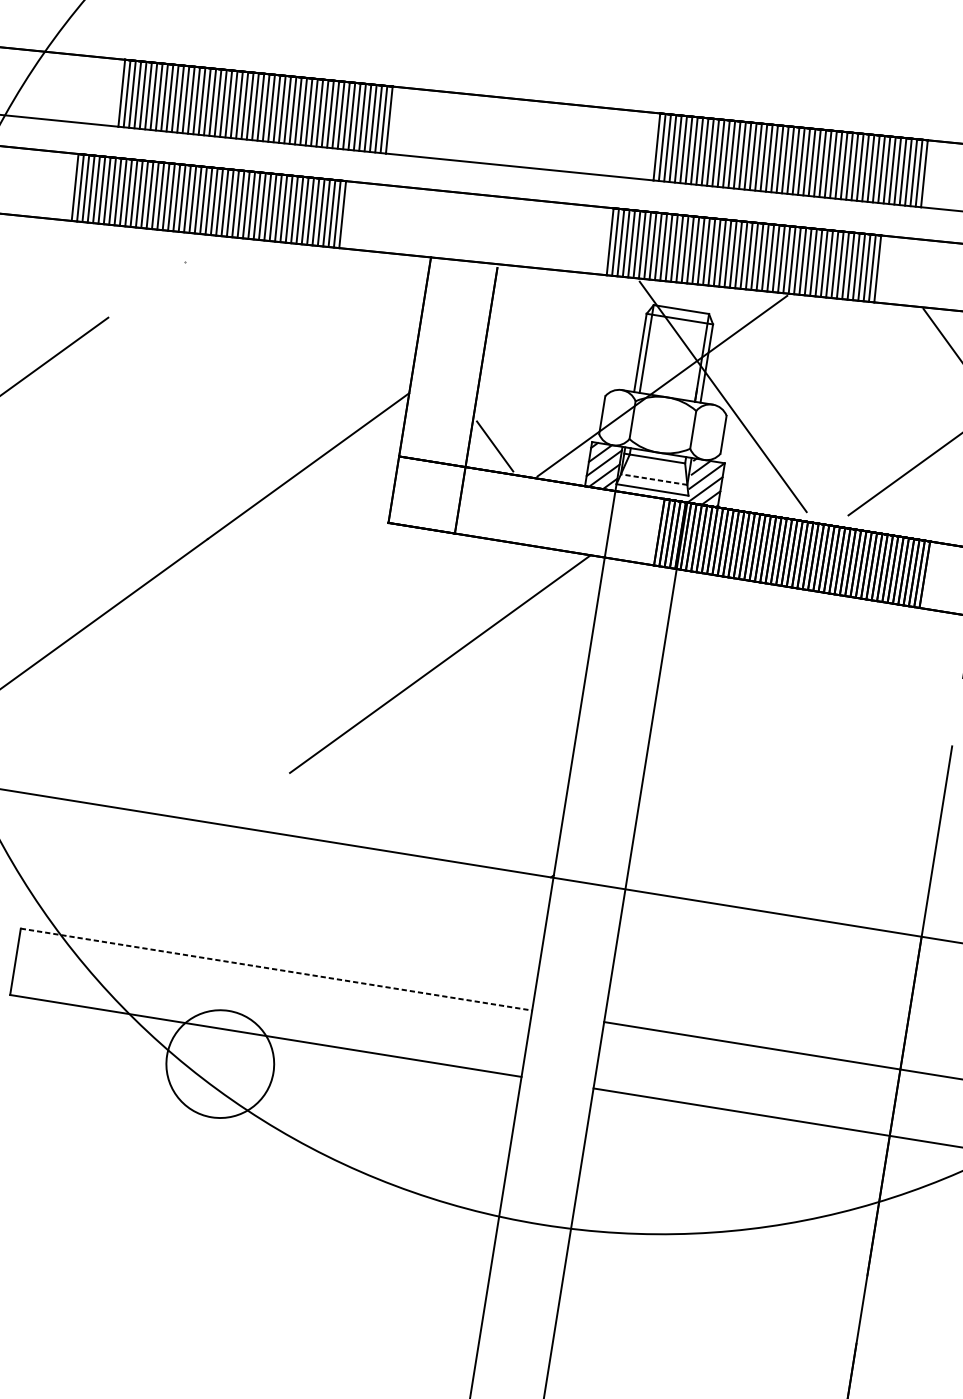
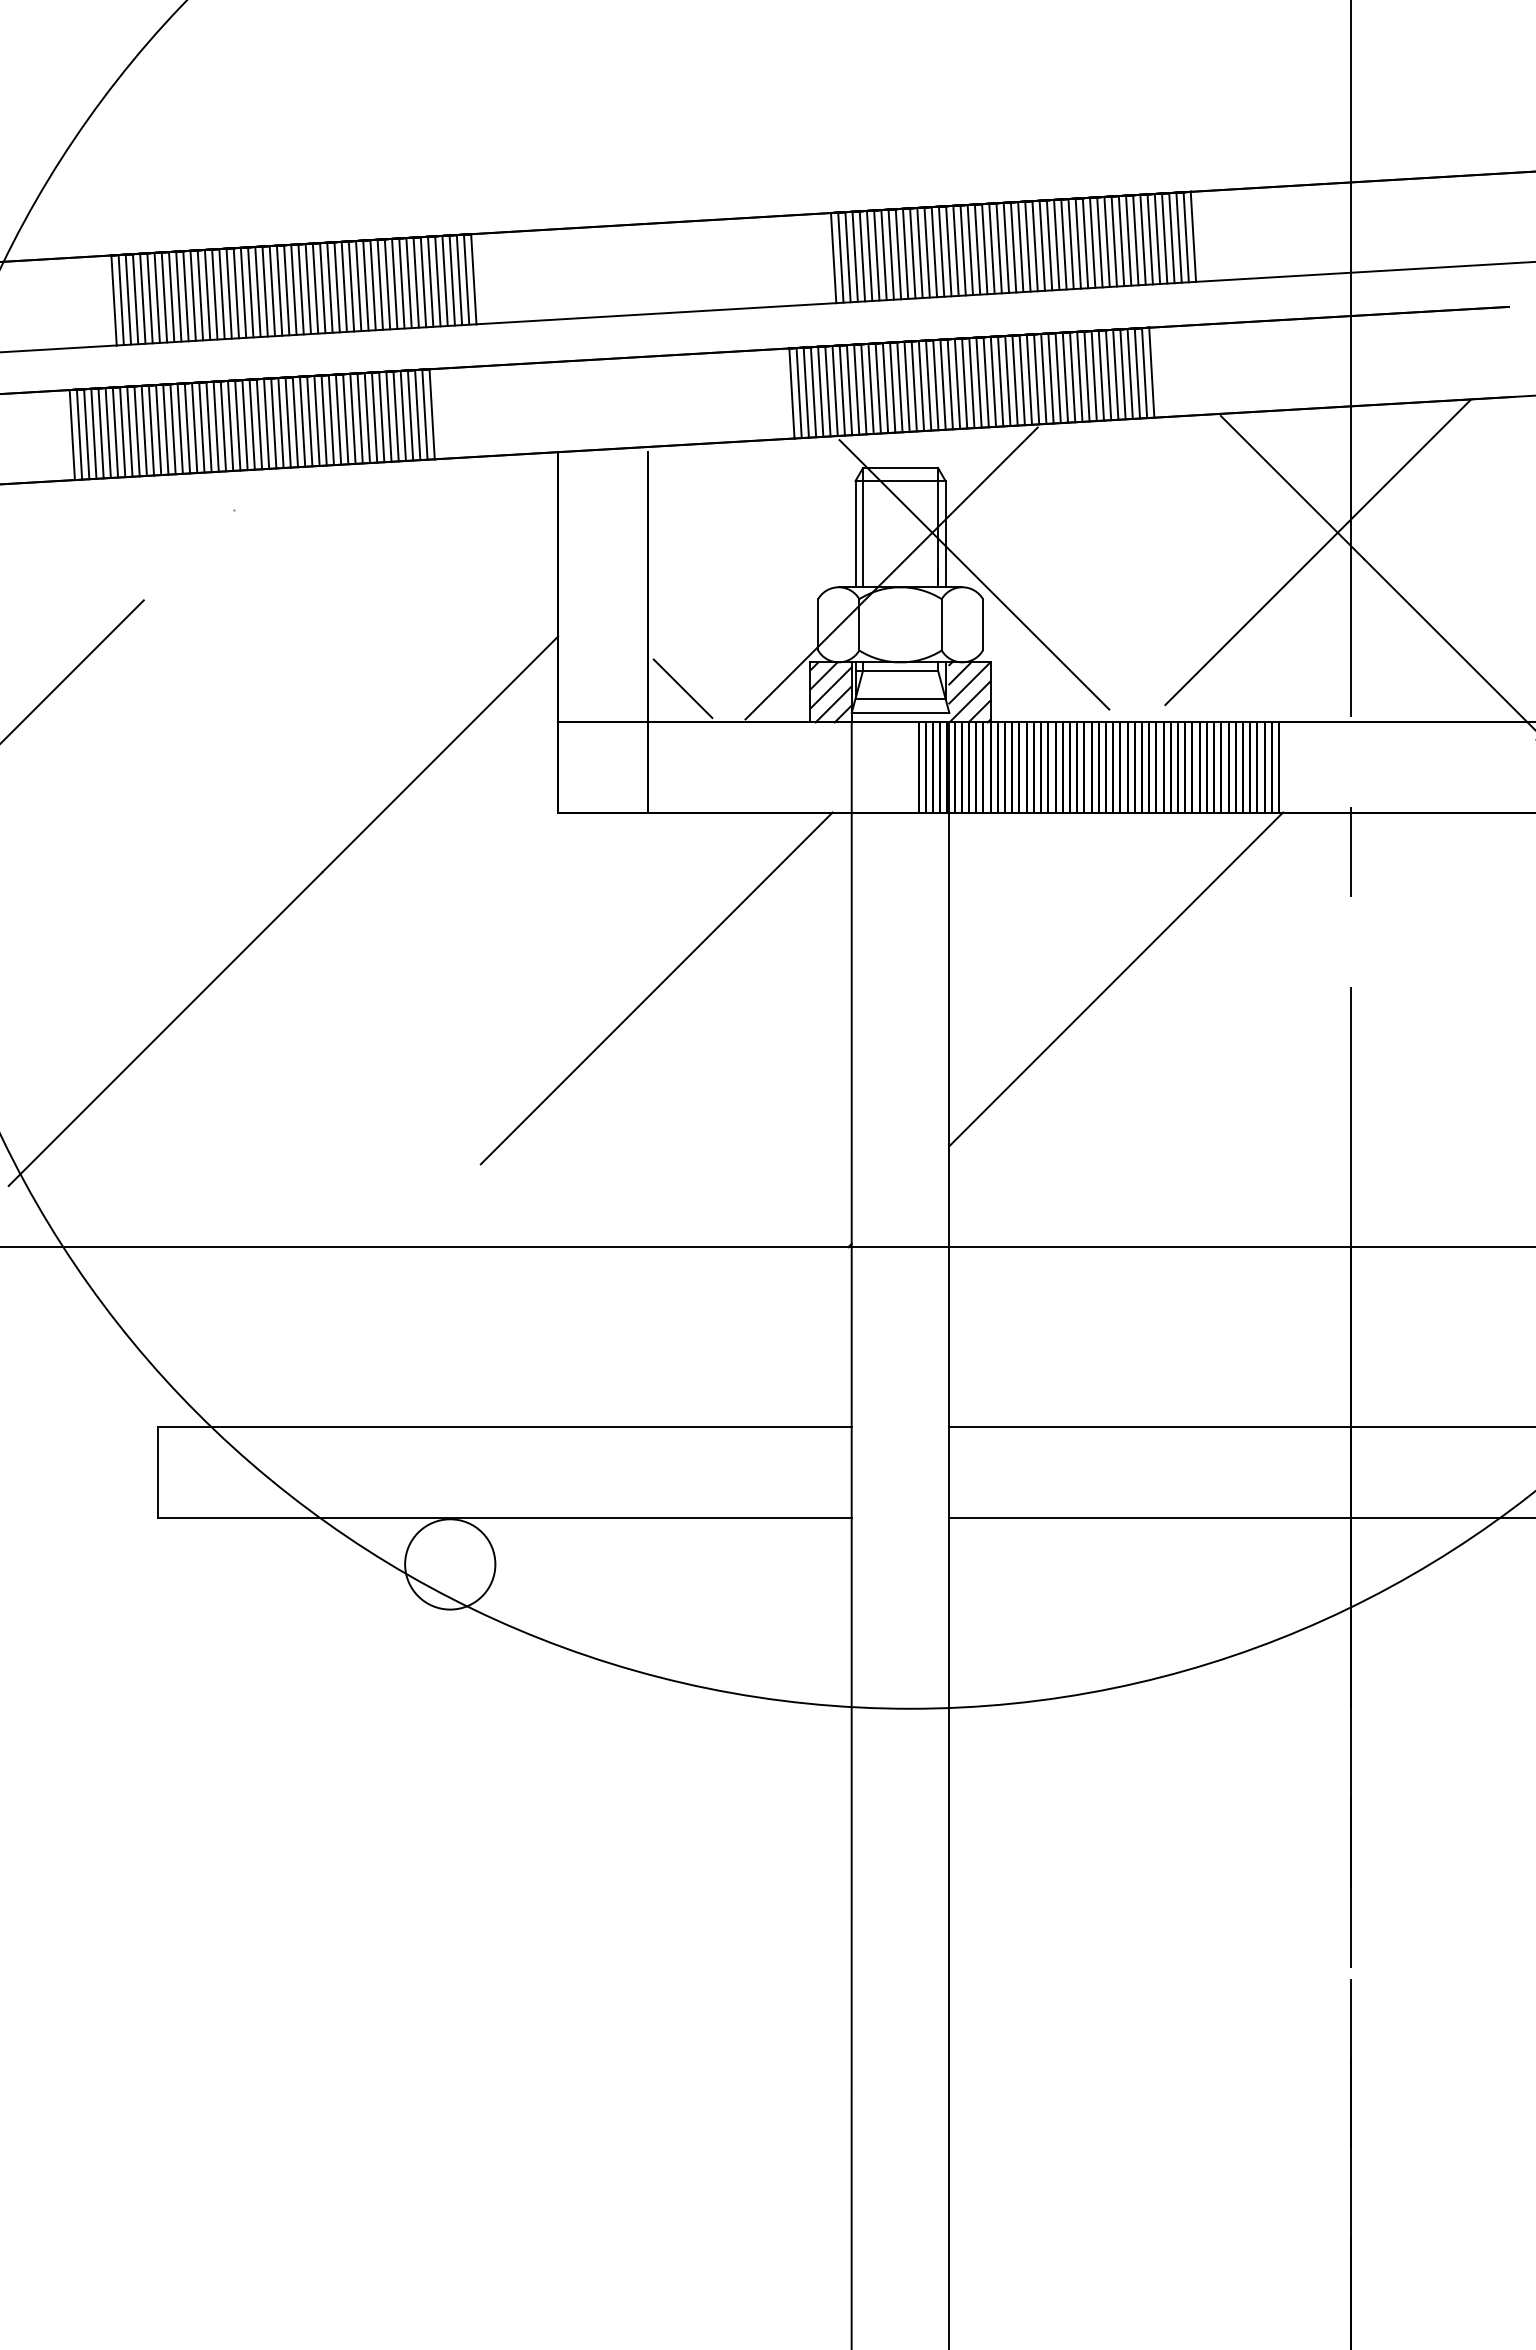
line: (654, 479) -> (900, 698), dashed -> solid
line: (780, 711) -> (1116, 979), added
line: (277, 969) -> (505, 1427), dashed -> solid
circle: (220, 1064) -> (450, 1564), size x0.62

